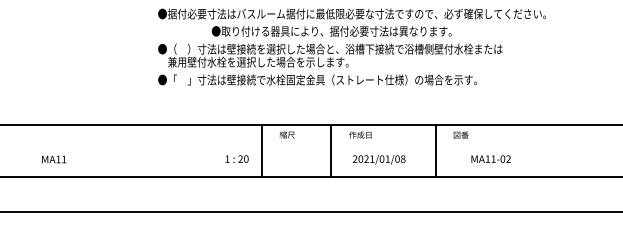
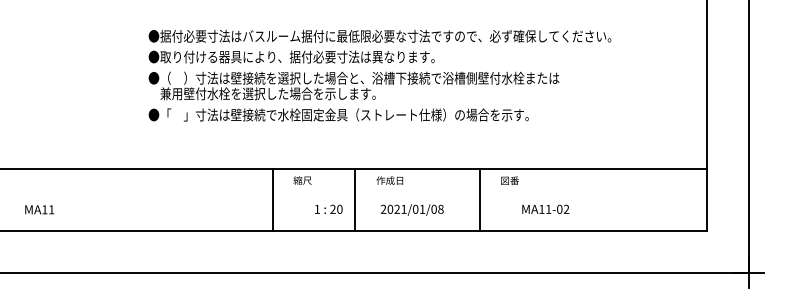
text: (331, 30) -> (291, 56), moved
text: (236, 158) -> (328, 208), moved
text: (53, 159) -> (39, 209), moved

